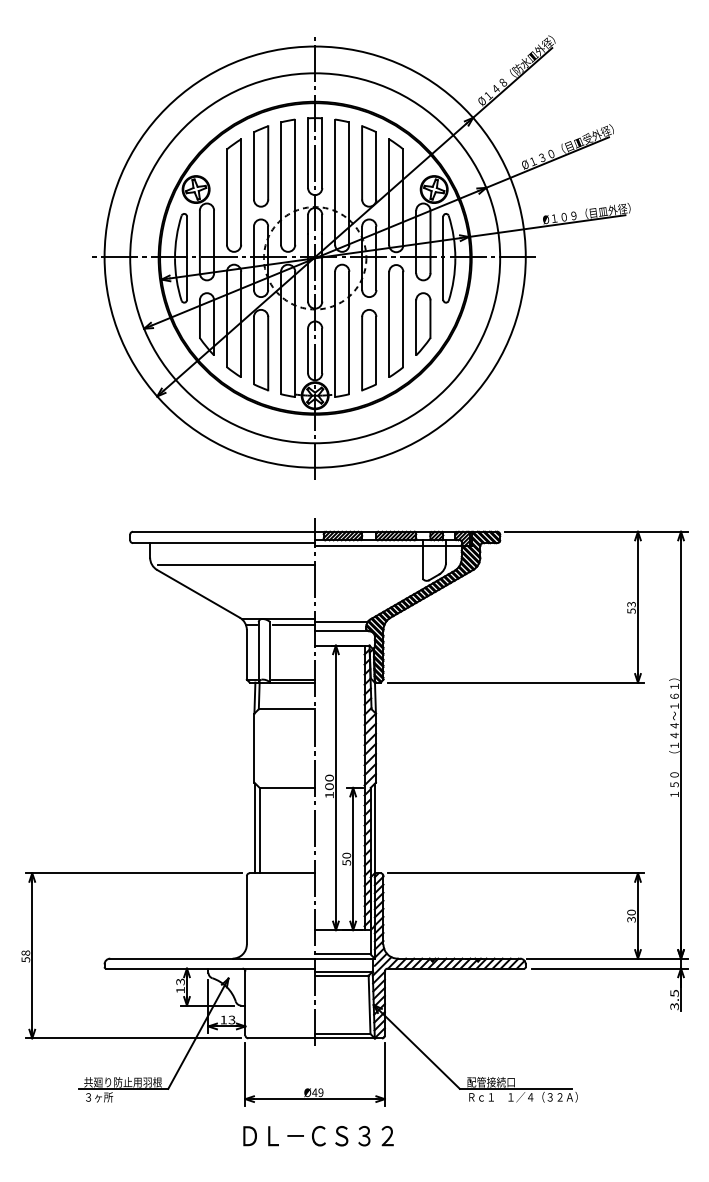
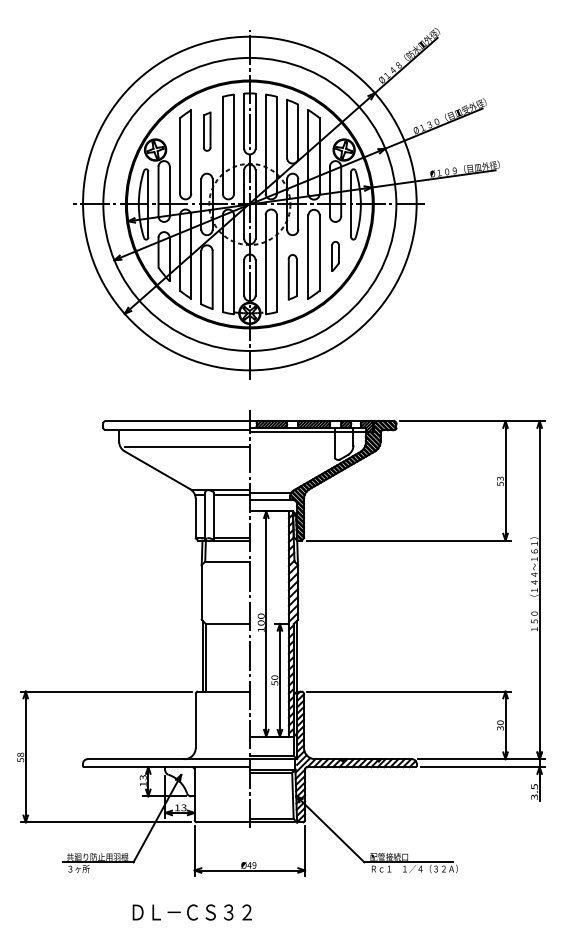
part: (261, 166) -> (207, 131), size x0.6
part: (423, 323) -> (335, 256), size x0.6
part: (369, 350) -> (292, 277), size x0.7
text: (318, 1136) -> (192, 912), moved

